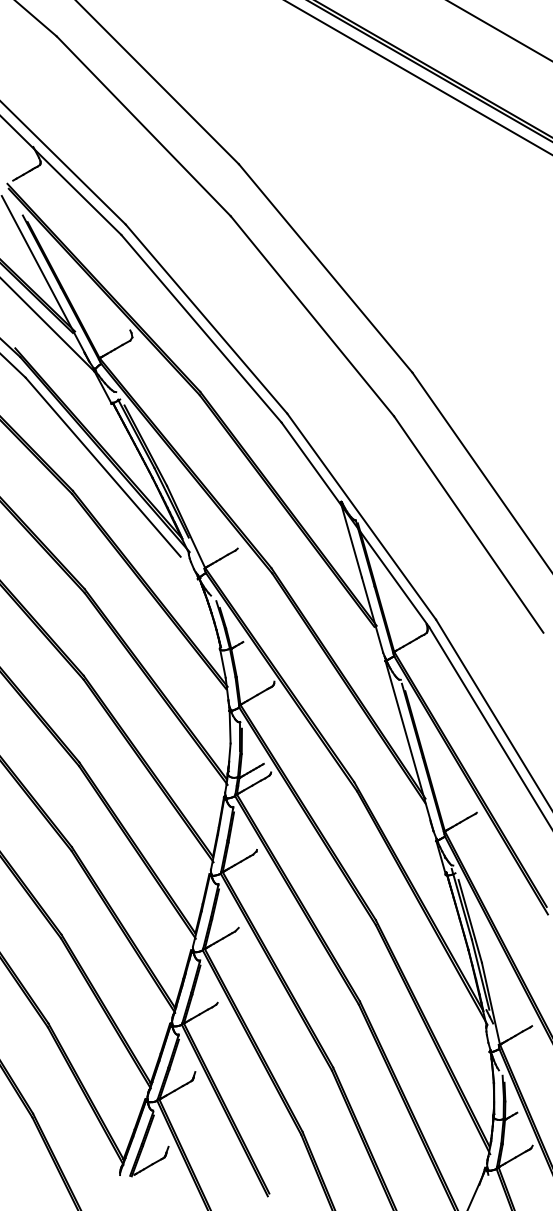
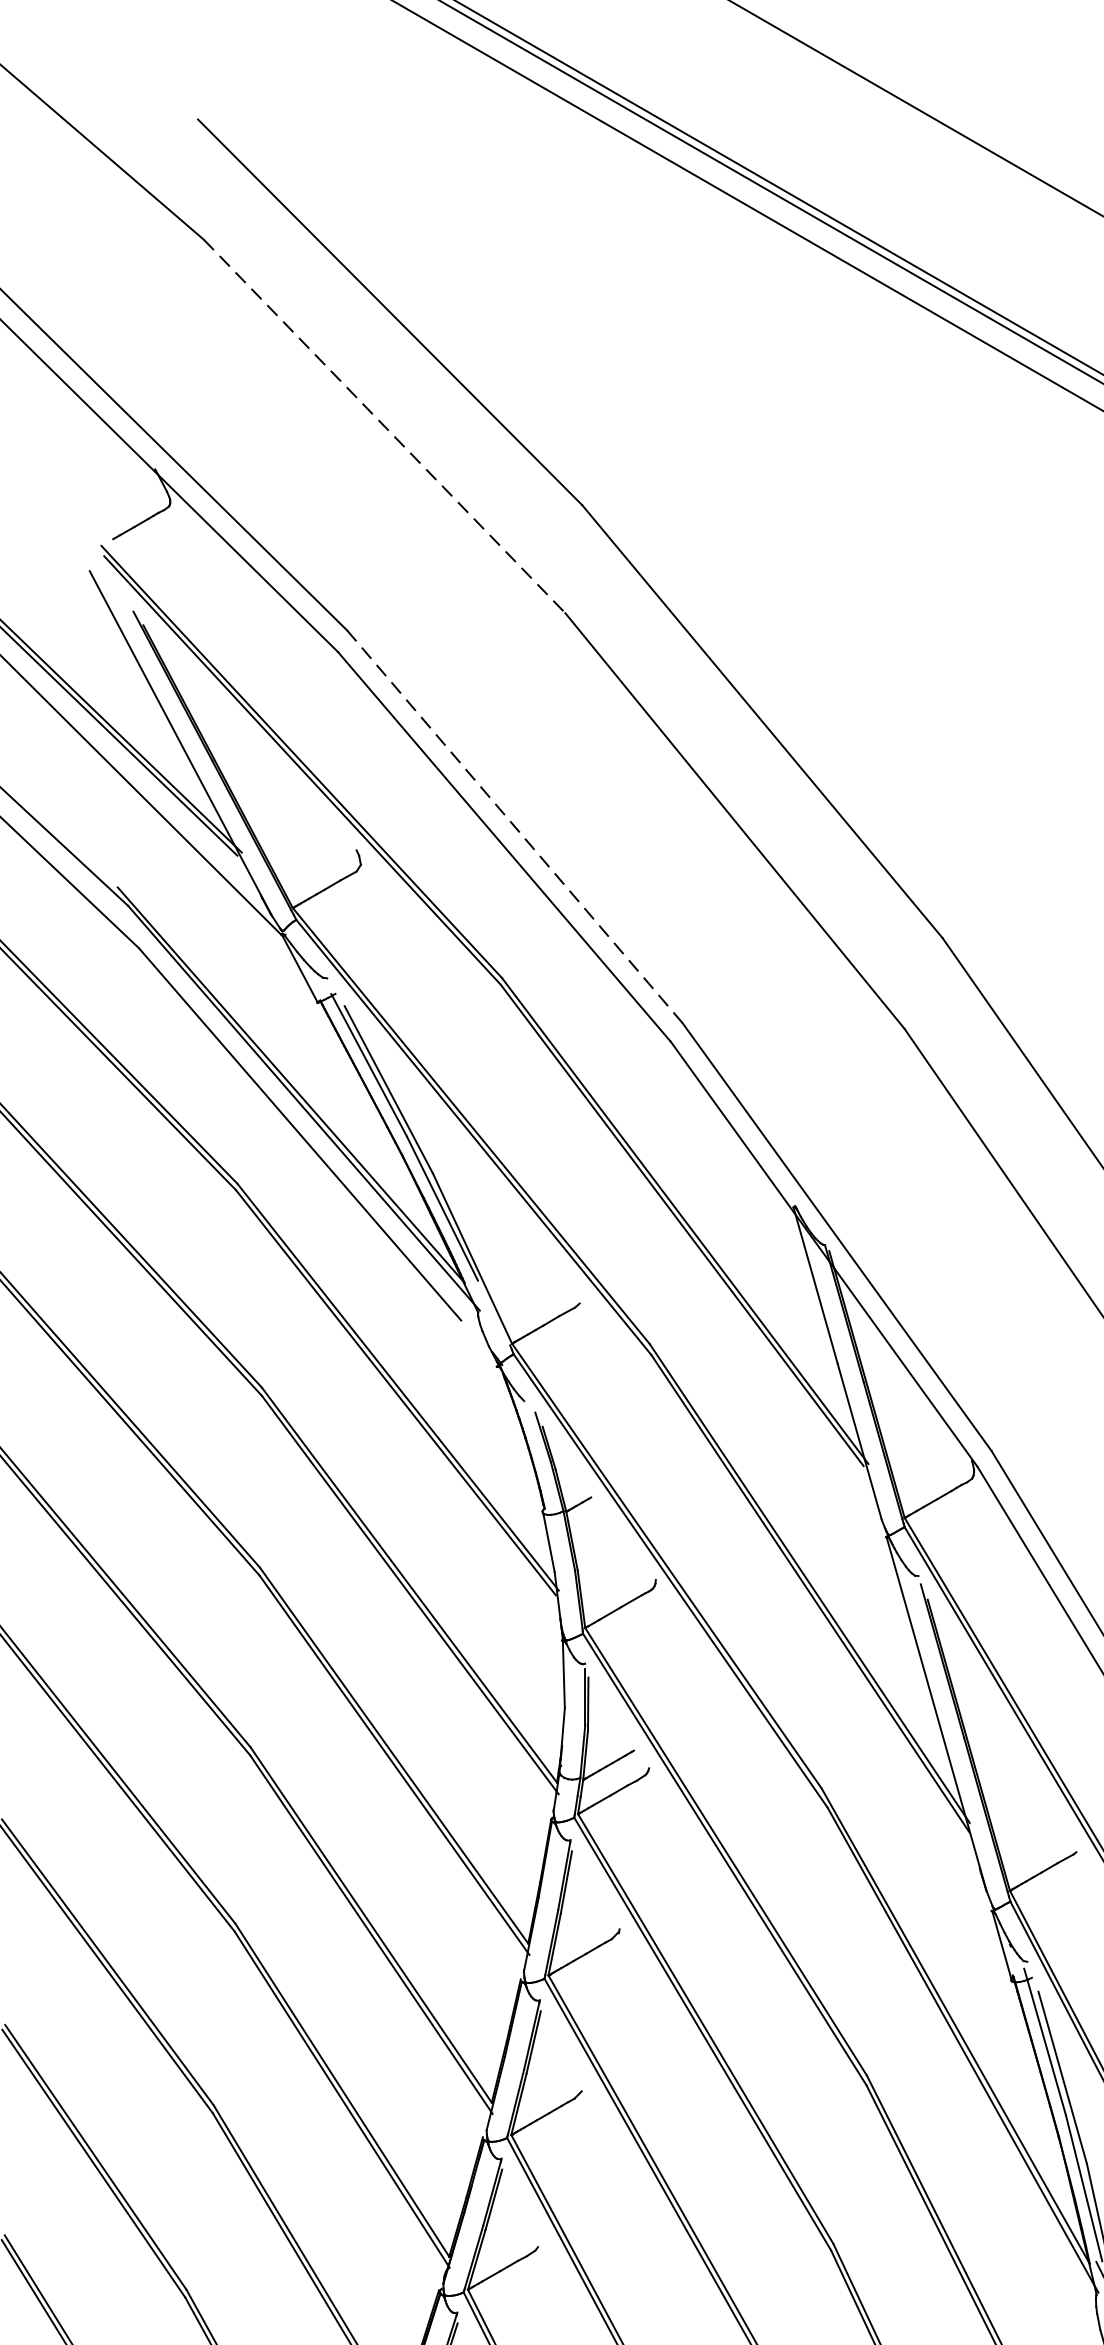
line: (144, 126) -> (386, 426), solid -> dashed
line: (206, 319) -> (514, 827), solid -> dashed

